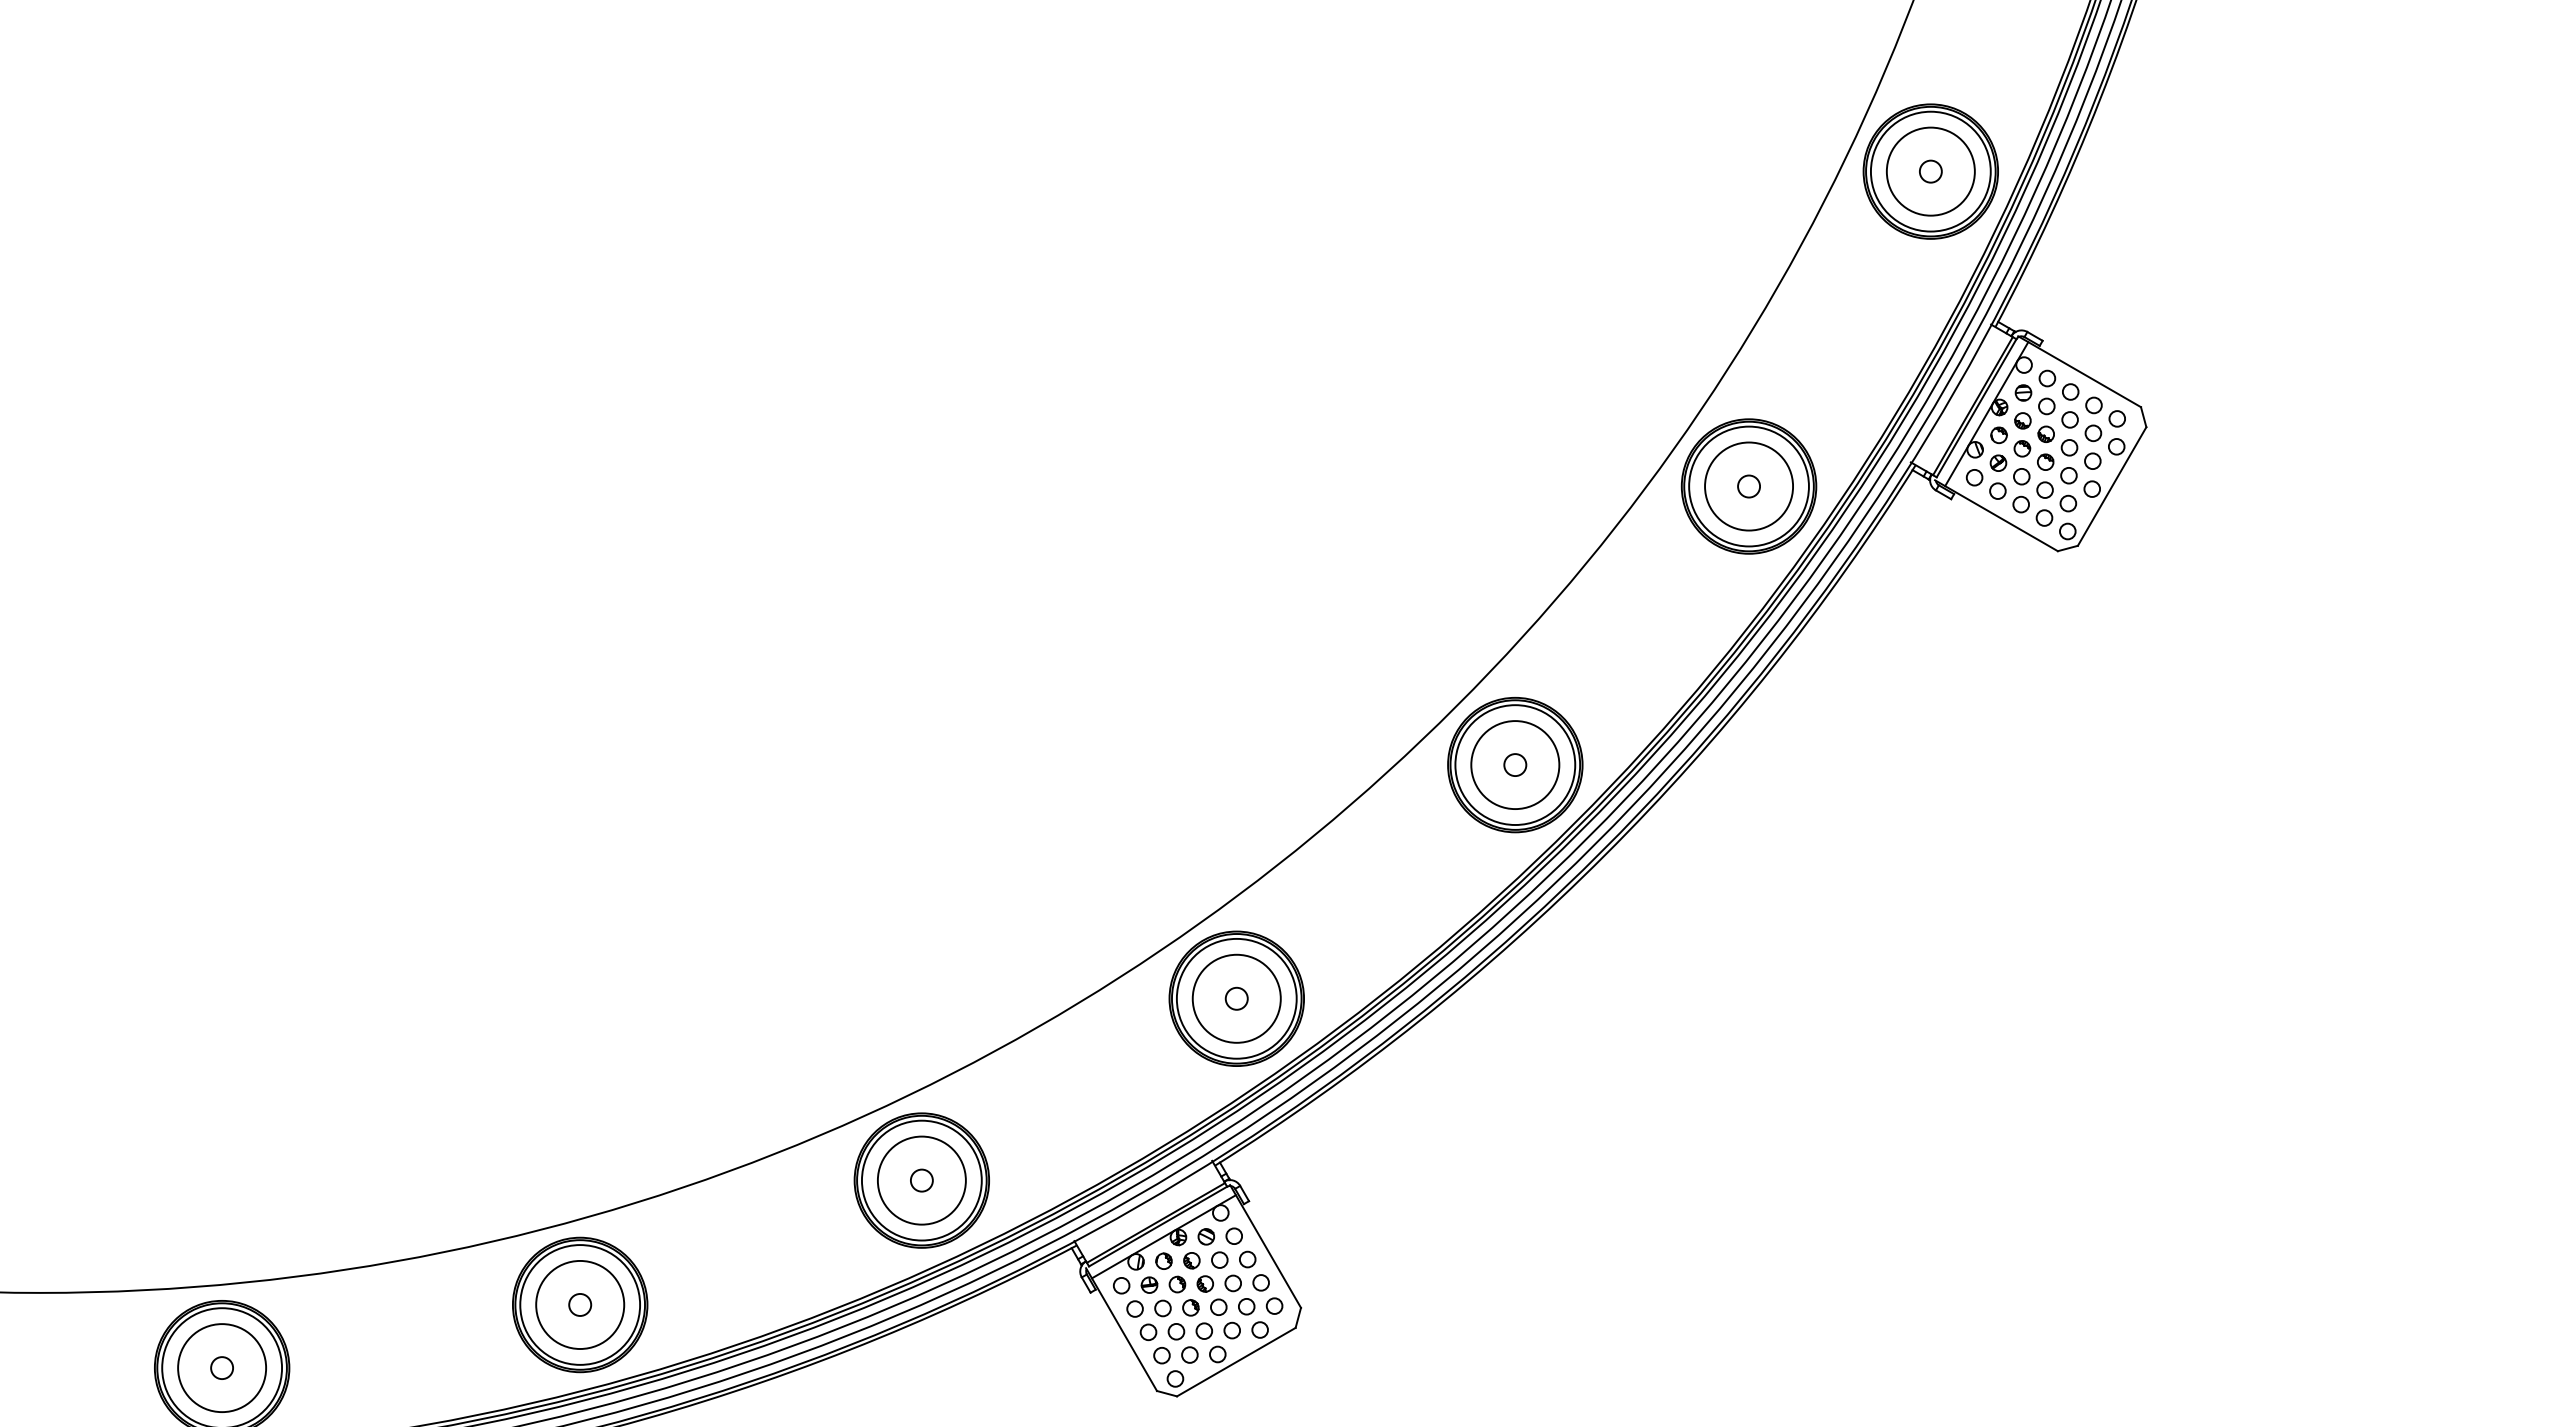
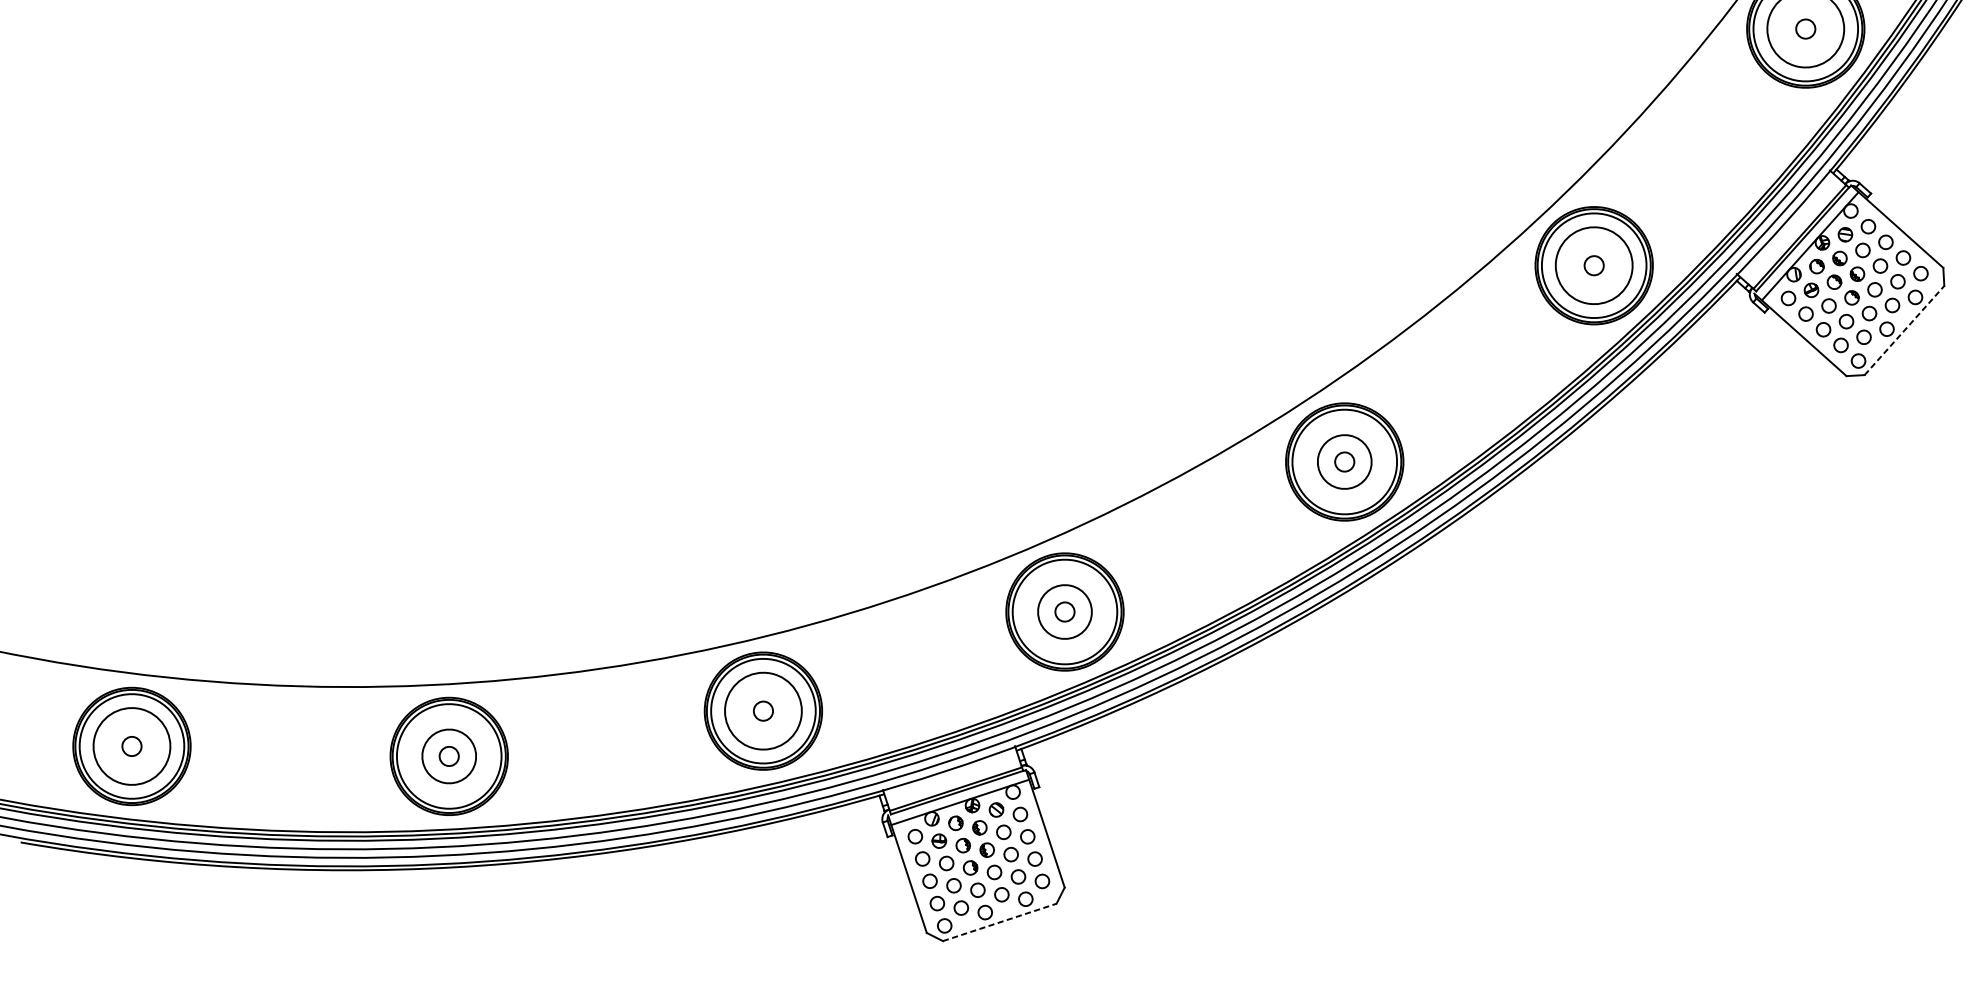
line: (2112, 486) -> (1904, 330), solid -> dashed
circle: (1515, 765) -> (1344, 462), size x0.7
circle: (1236, 998) -> (1064, 611), size x0.7
circle: (580, 1304) -> (449, 756), size x0.7
line: (1236, 1361) -> (1000, 921), solid -> dashed

